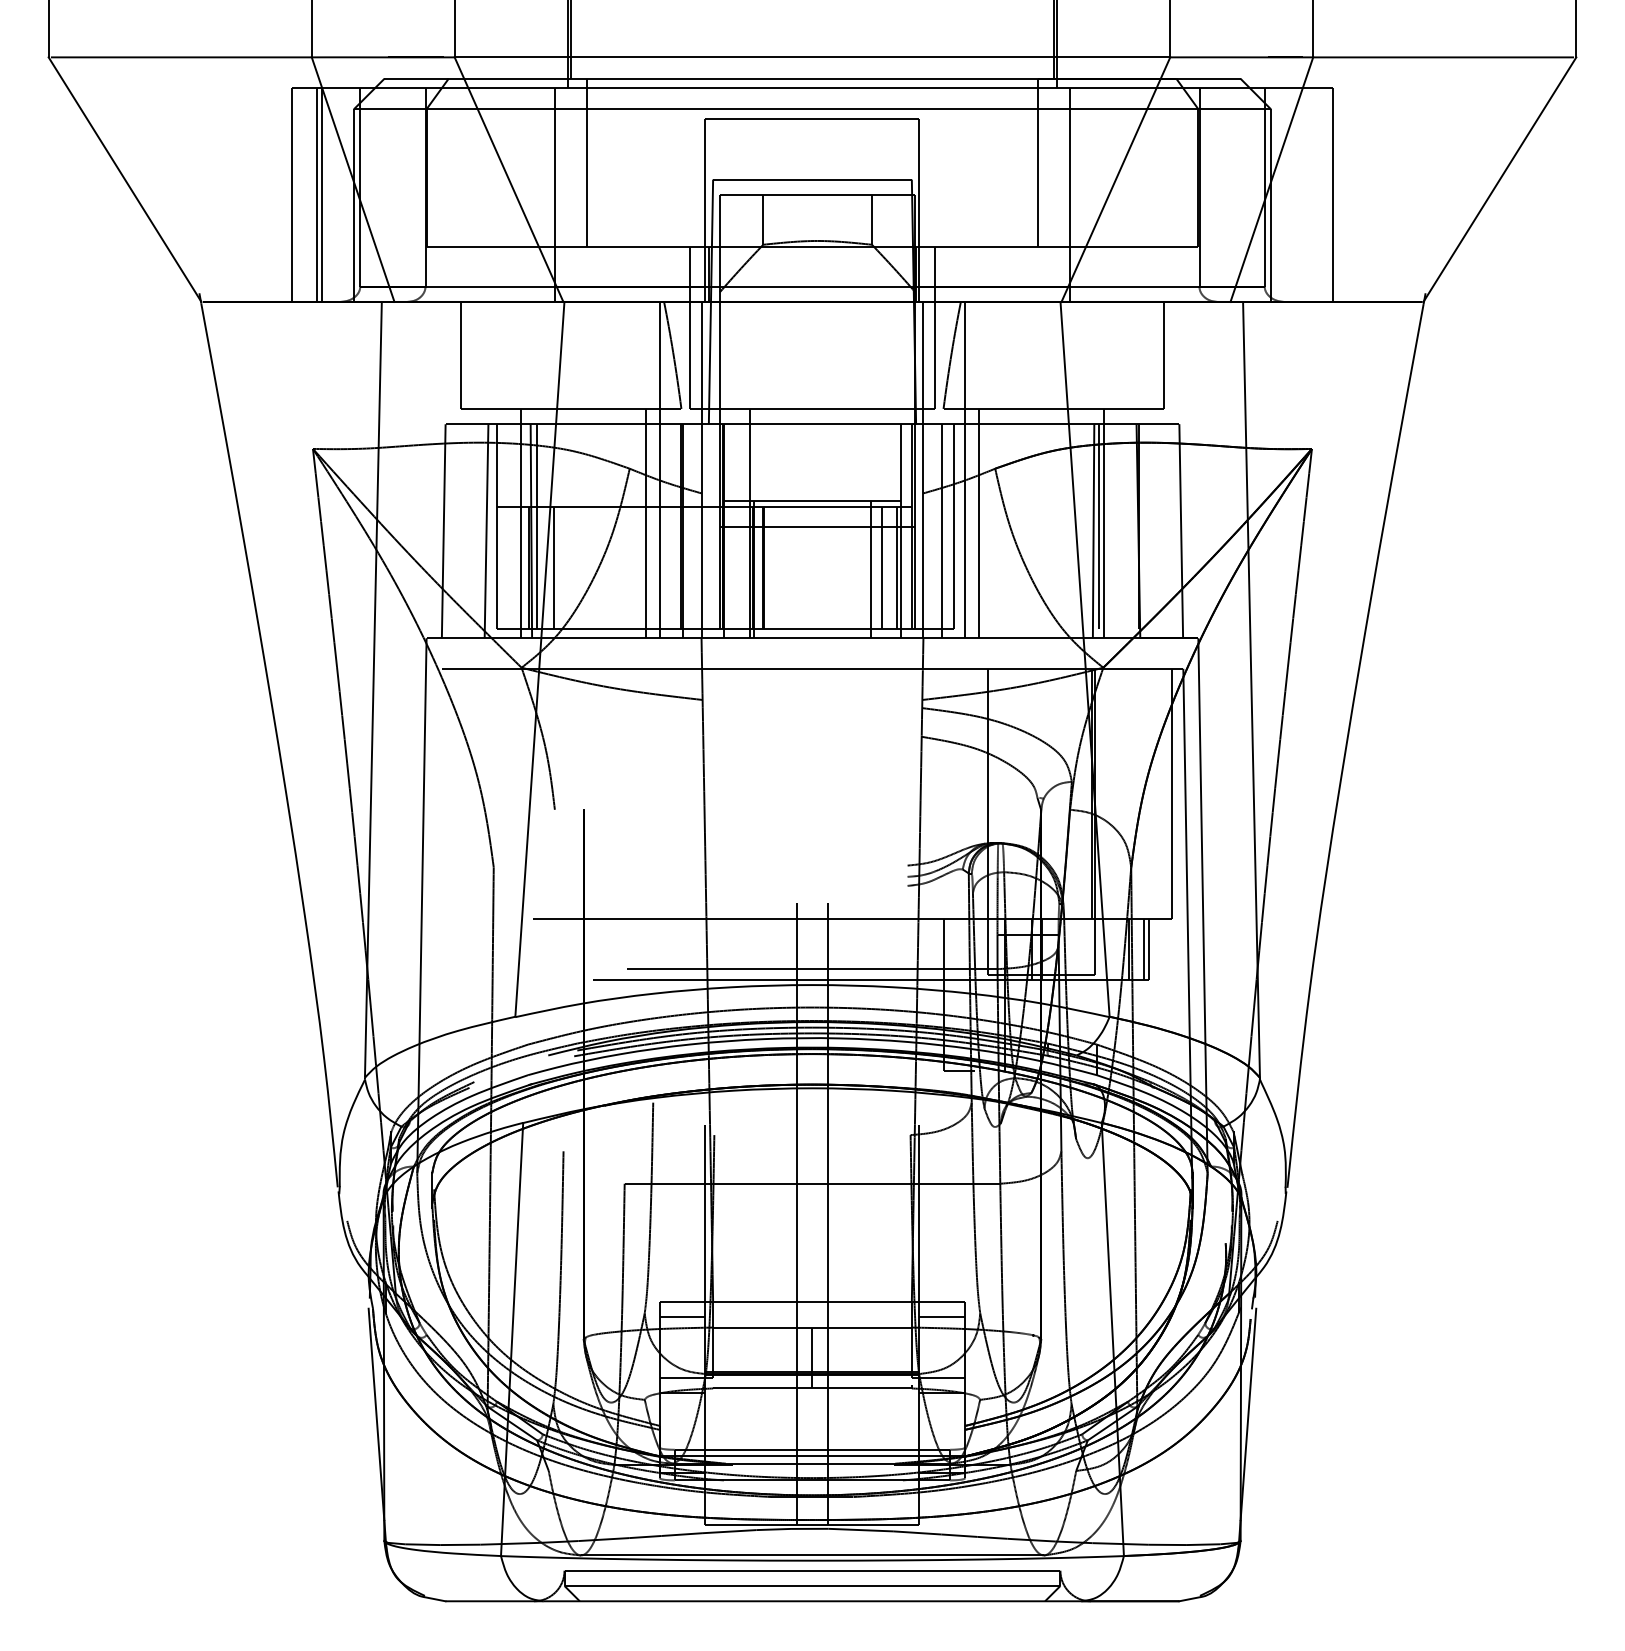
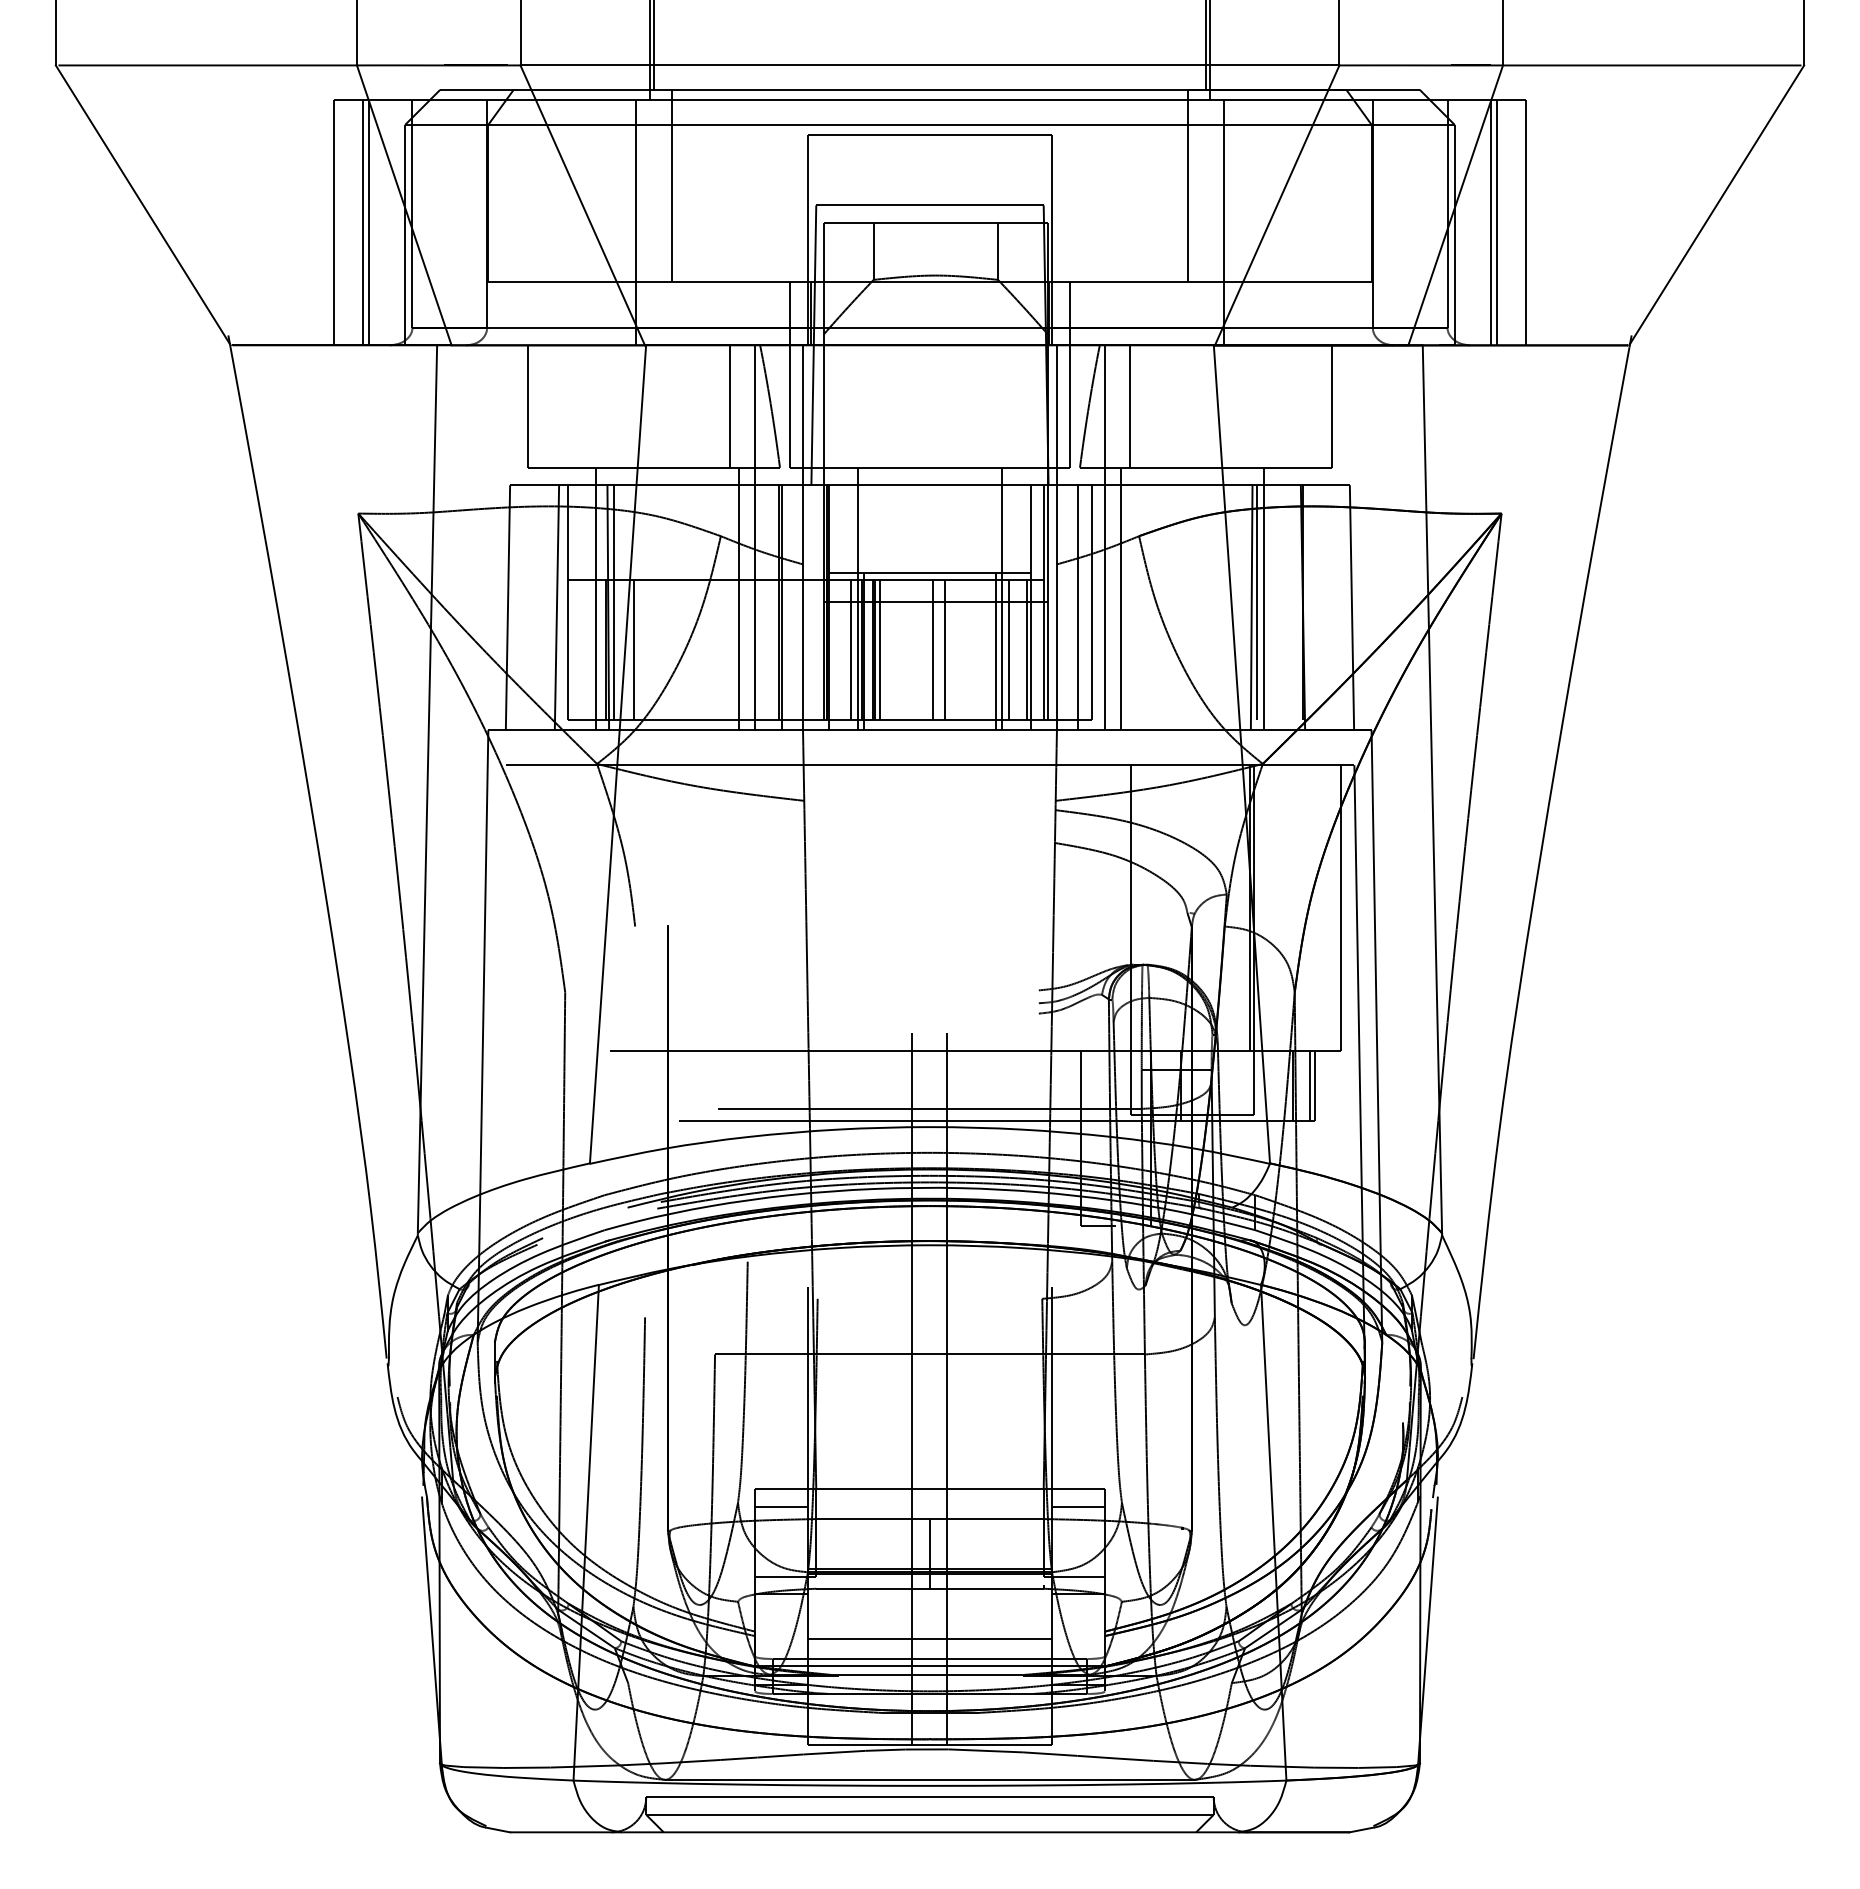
line: (1303, 194) -> (1491, 222), added
line: (1307, 194) -> (1496, 222), added
line: (638, 355) -> (730, 406), added
line: (986, 355) -> (1129, 406), added
line: (874, 523) -> (1001, 598), added
line: (743, 567) -> (850, 649), added
line: (768, 567) -> (879, 649), added
line: (815, 567) -> (933, 649), added
line: (825, 567) -> (944, 649), added
line: (812, 1432) -> (929, 1639), added

